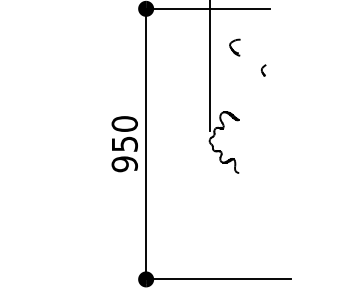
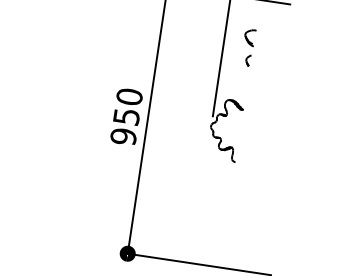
part: (263, 70) -> (247, 60), moved

